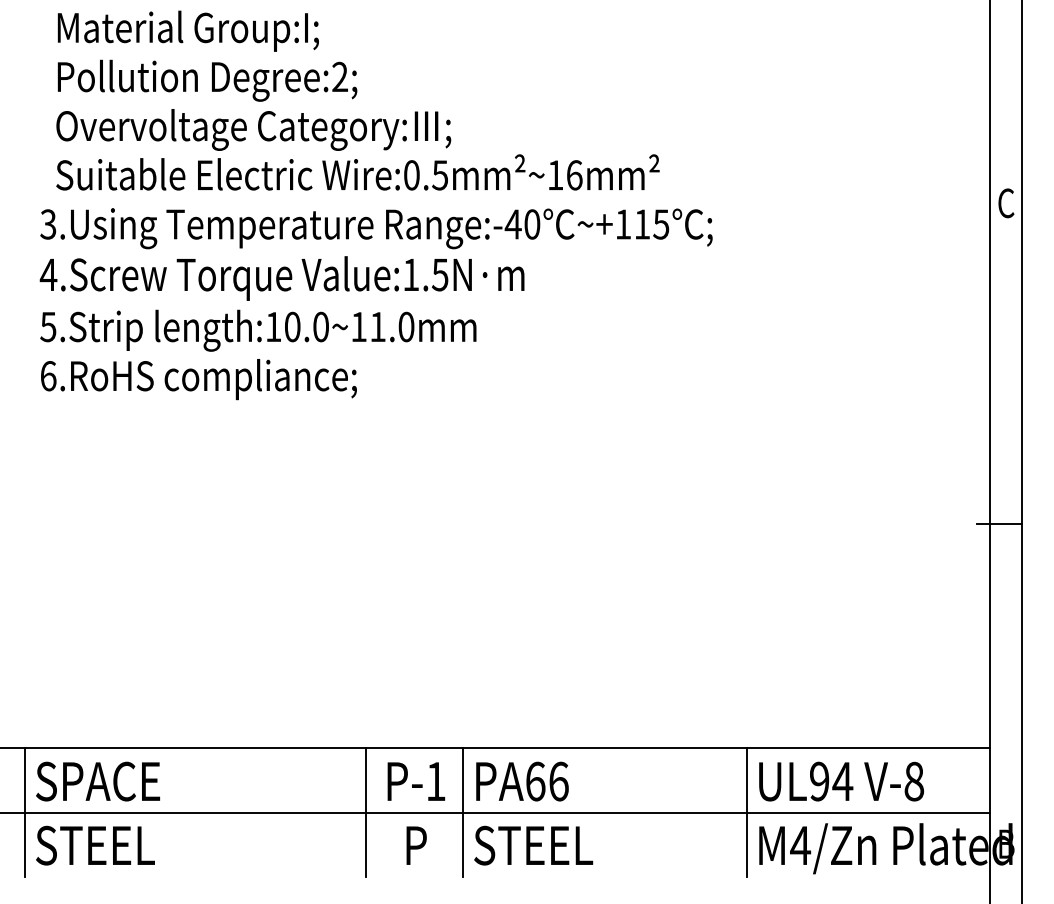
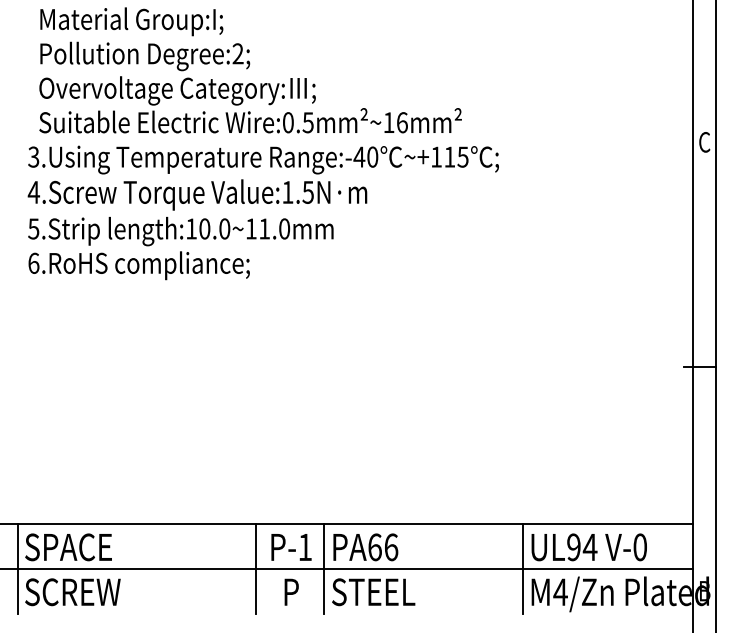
text: (914, 781) -> (640, 547), V-8 -> V-0
text: (116, 846) -> (81, 592), STEEL -> SCREW

